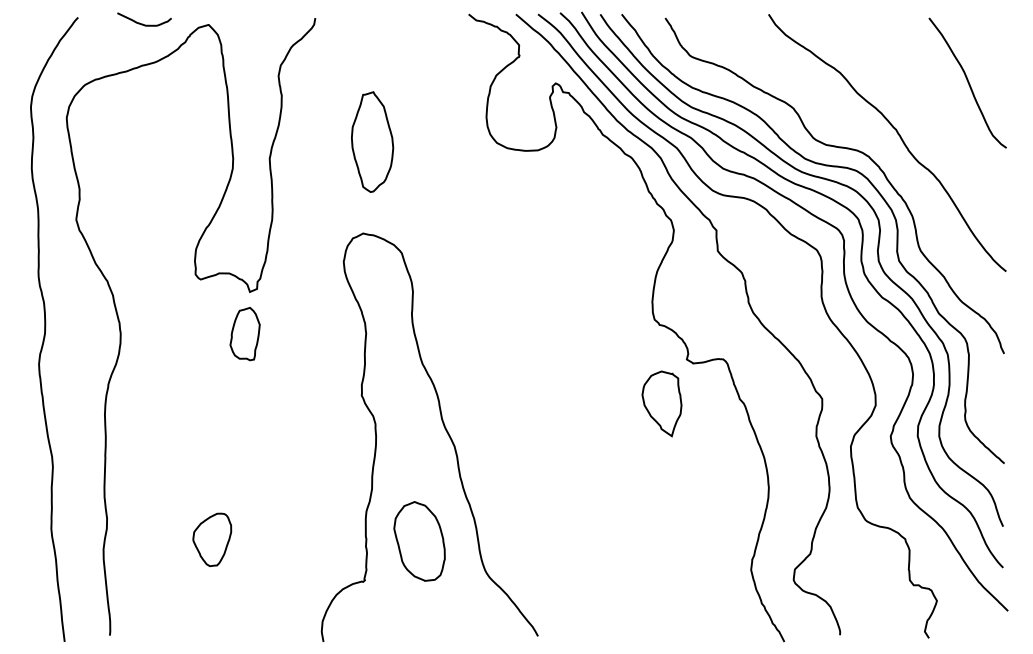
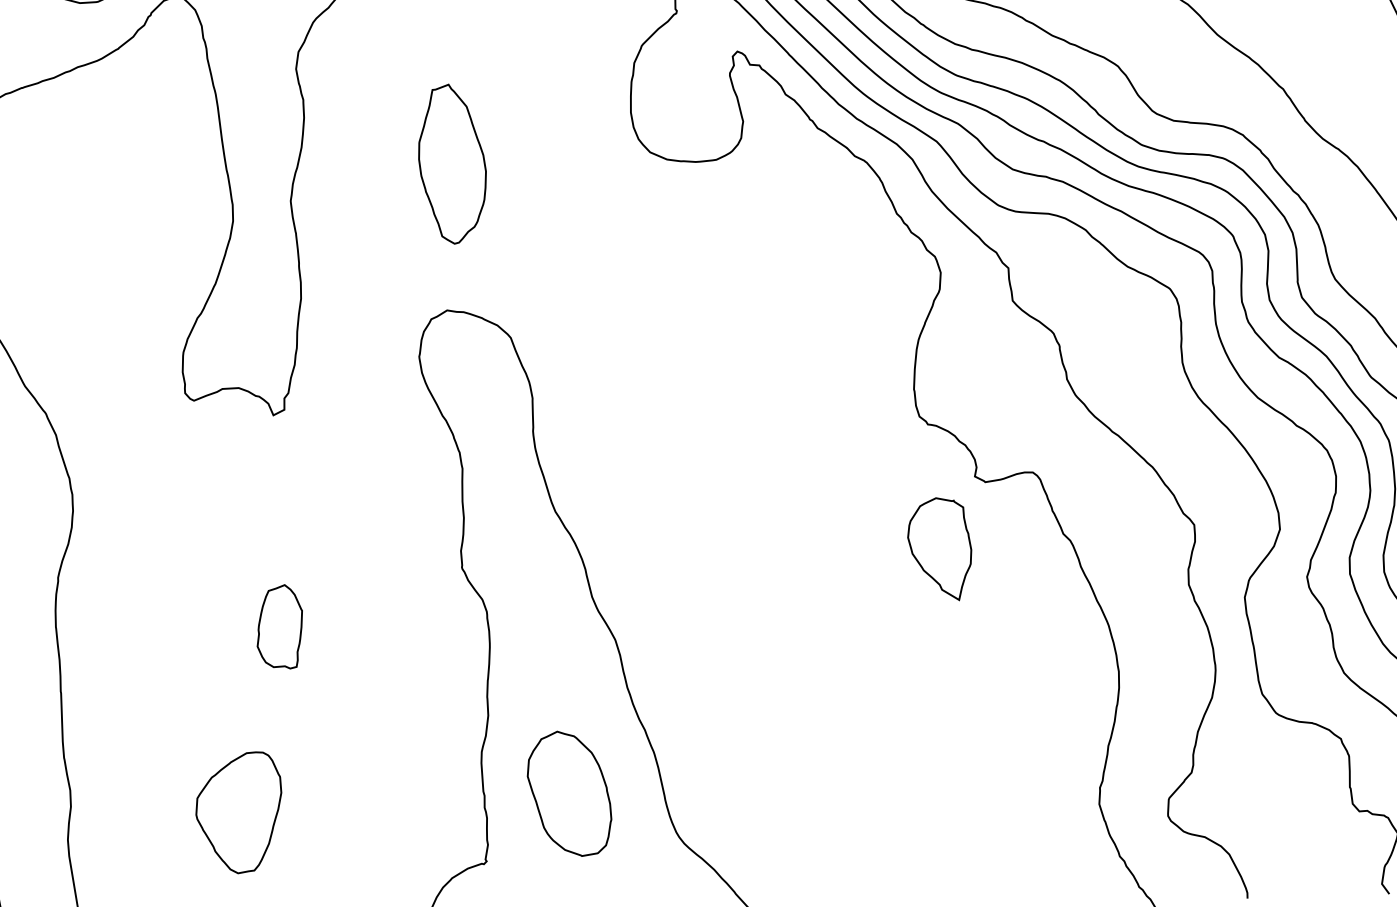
part: (244, 334) -> (278, 628), moved
part: (212, 539) -> (239, 812), size x1.43

